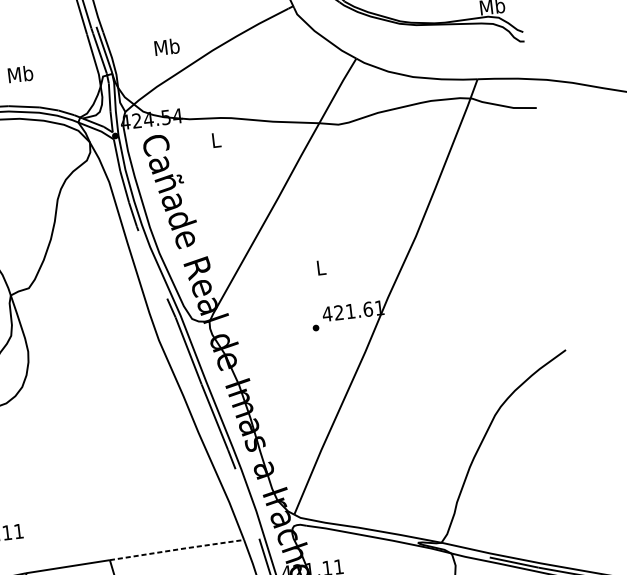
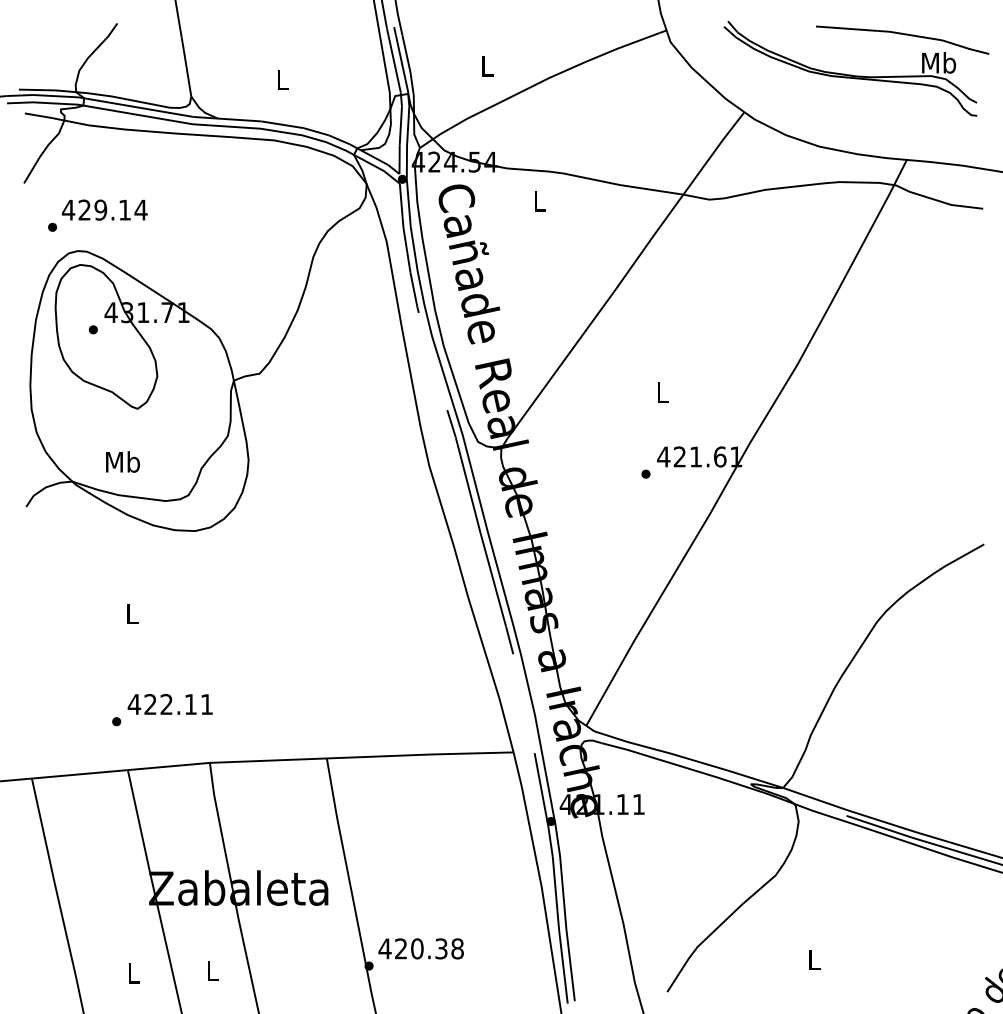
text: (167, 46) -> (487, 65), Mb -> L
text: (20, 74) -> (282, 79), Mb -> L
line: (177, 549) -> (421, 754), dashed -> solid

